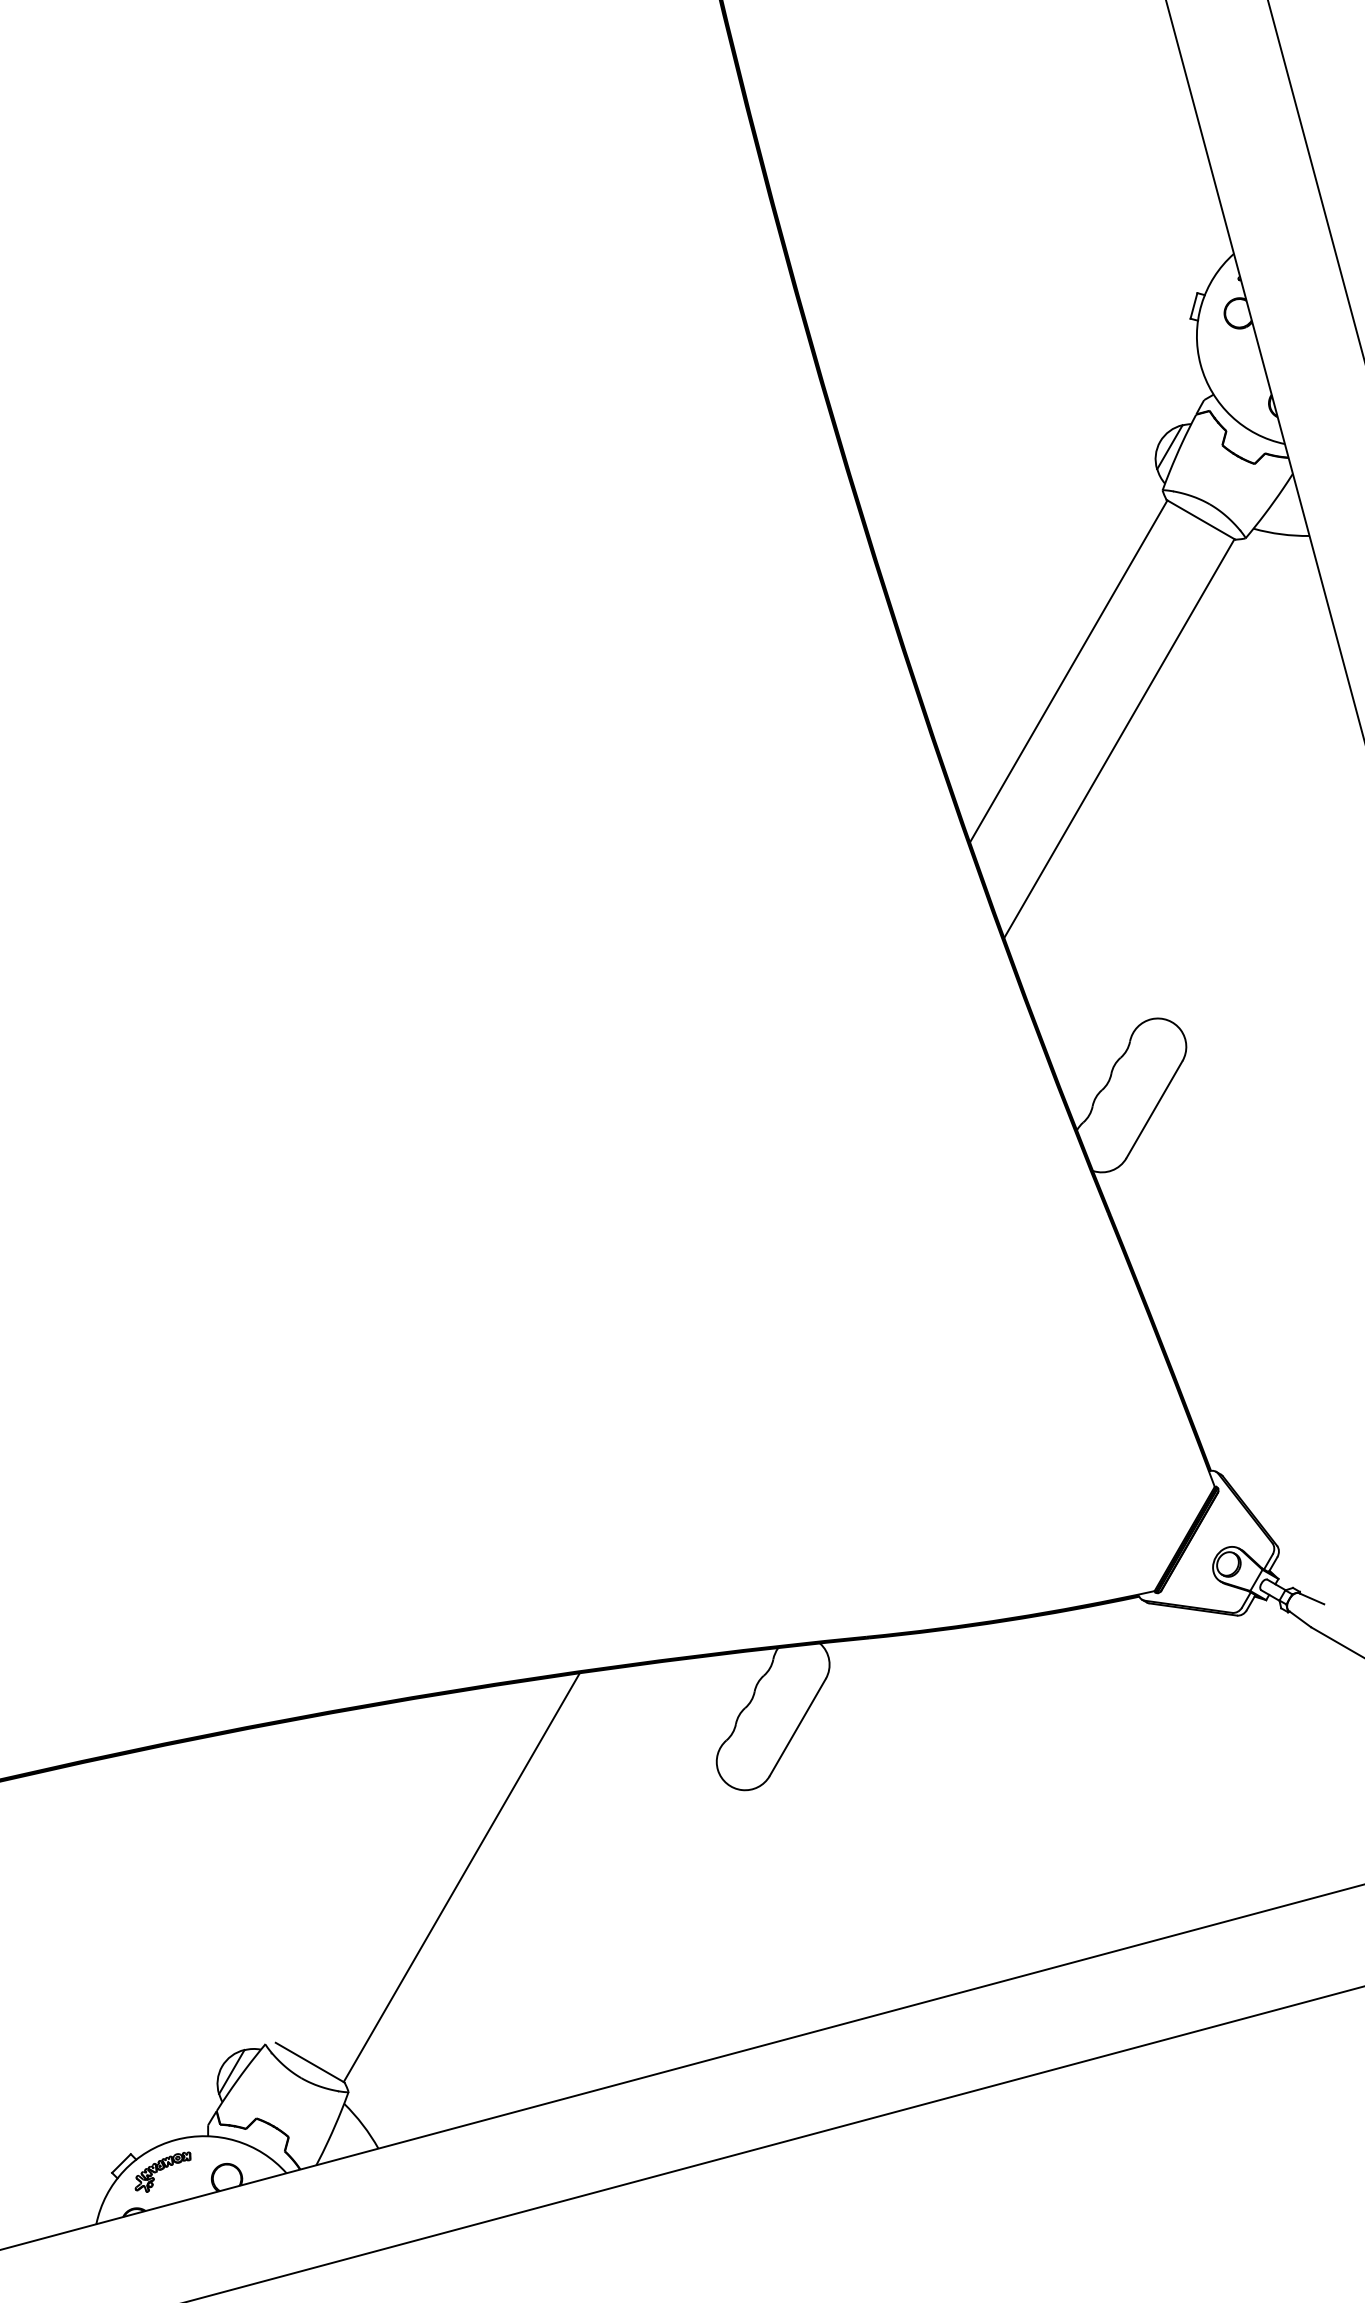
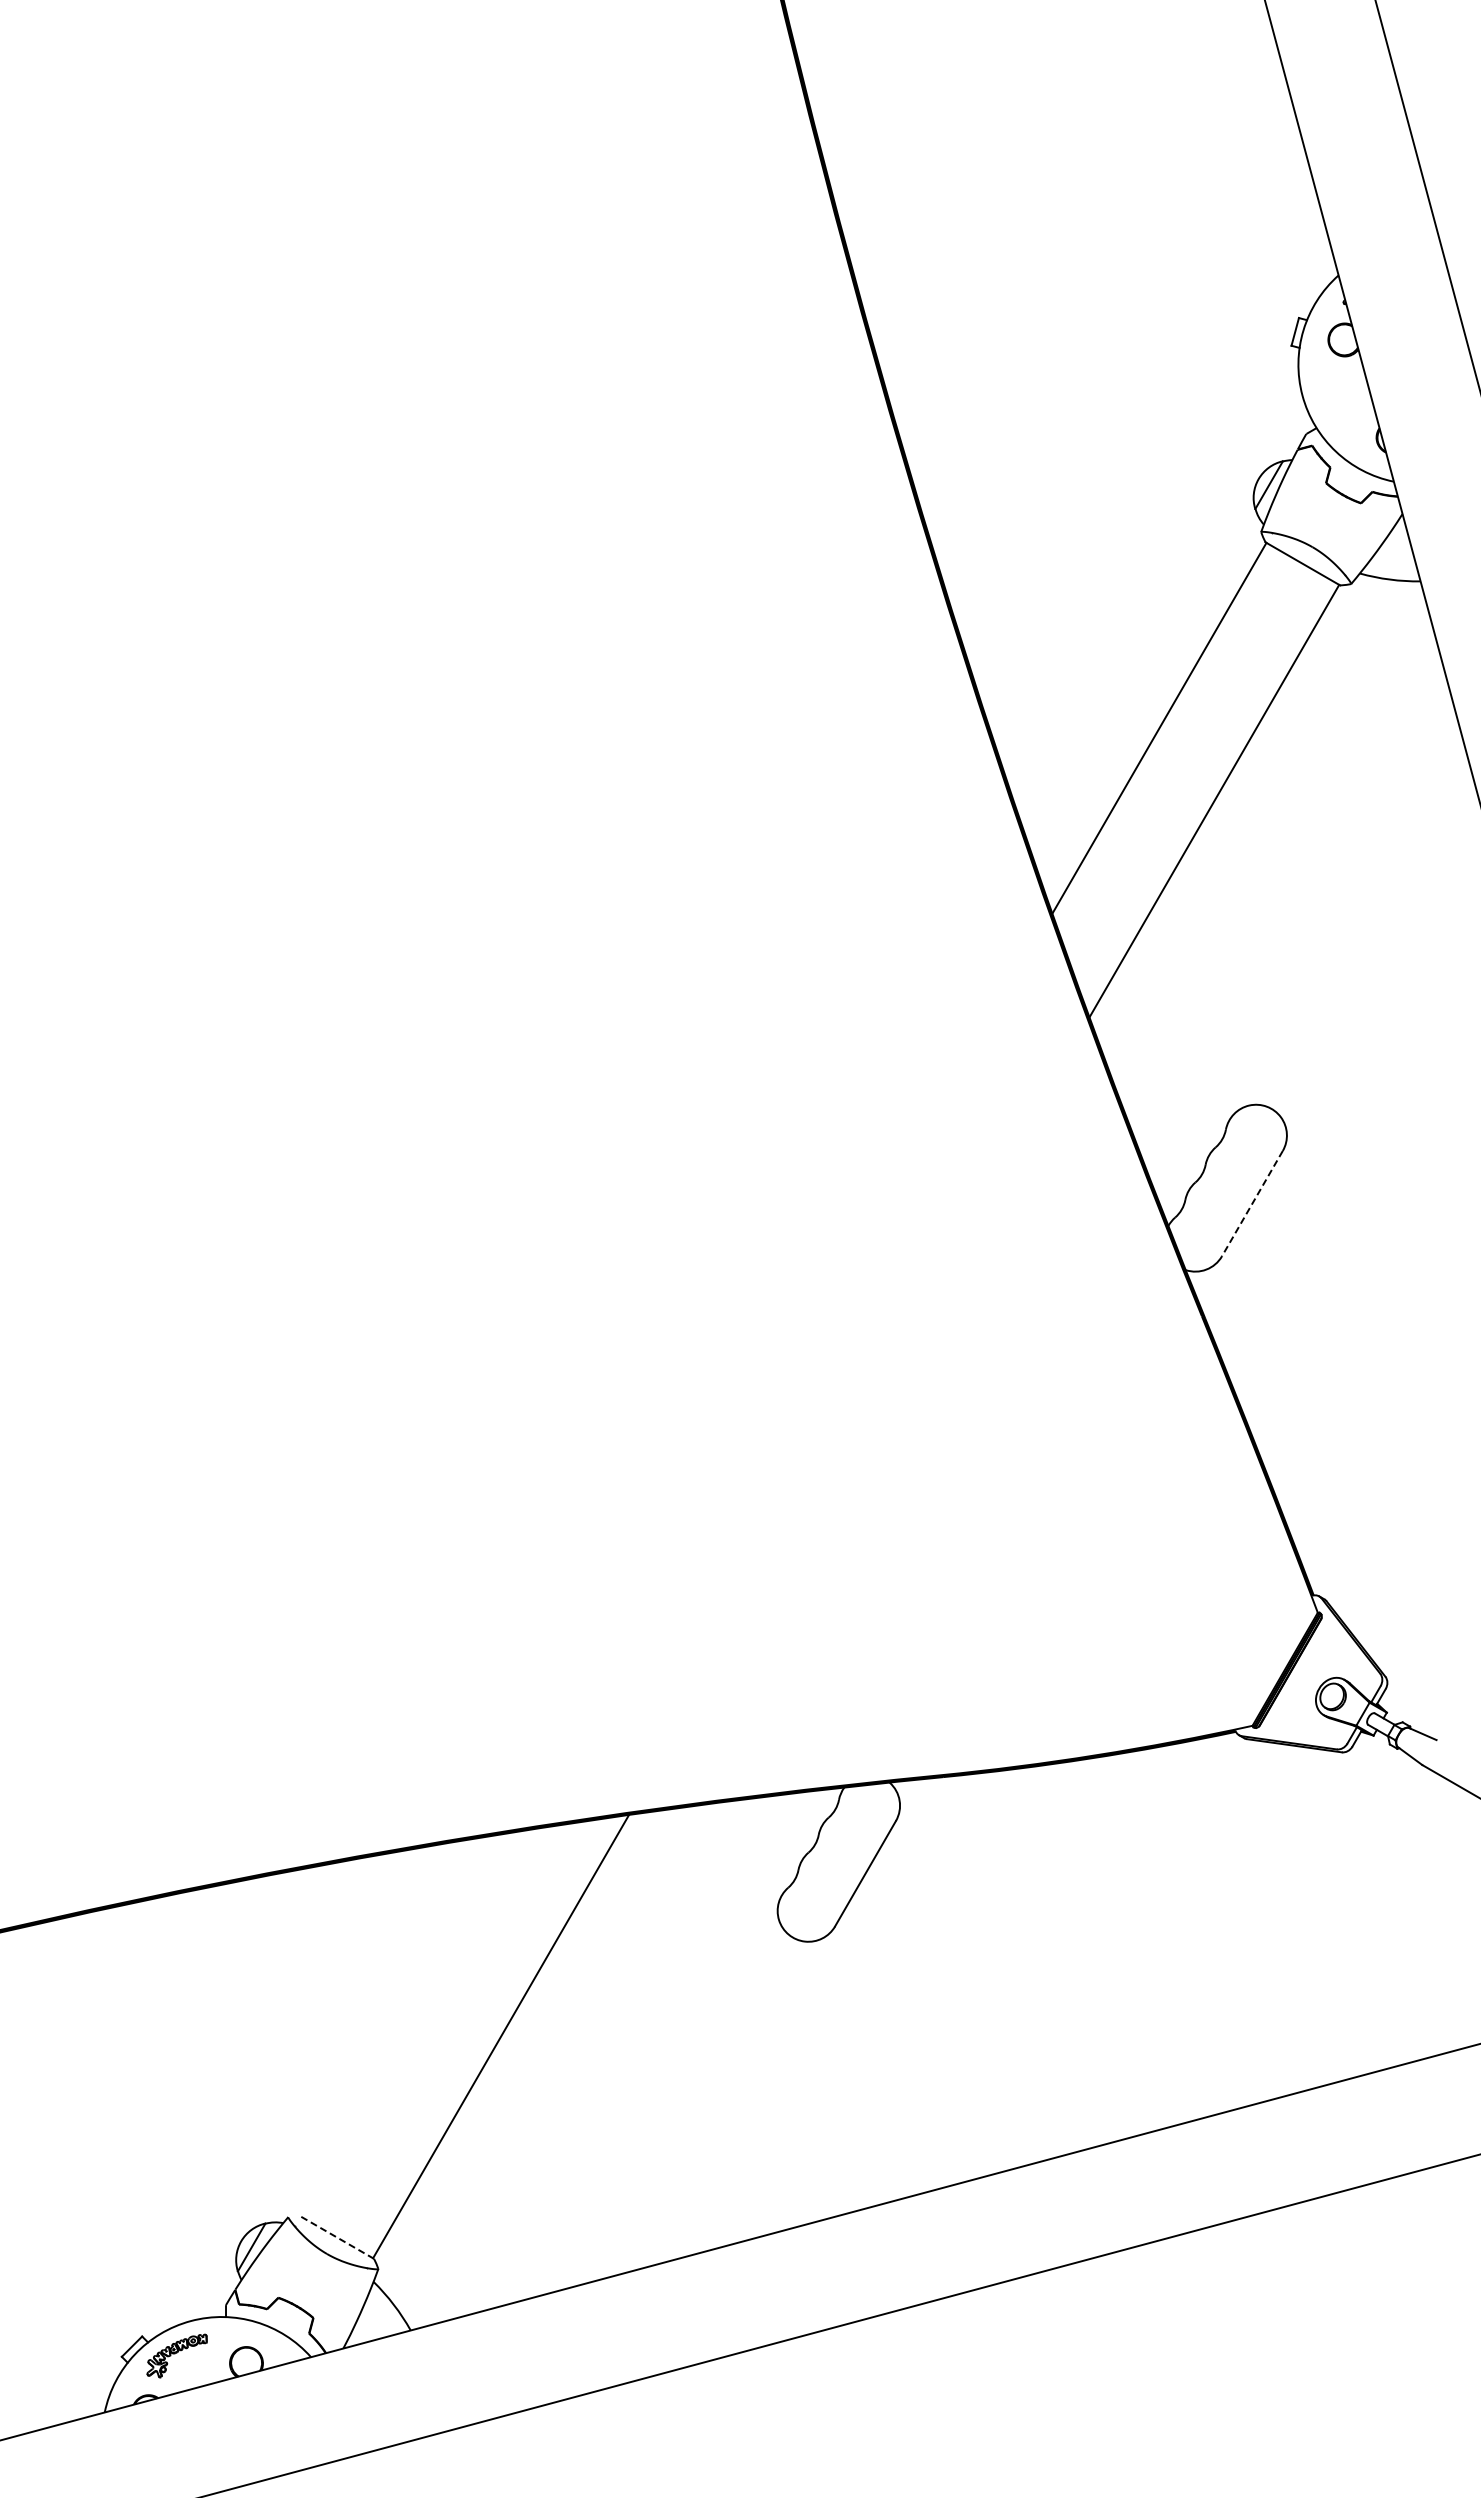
line: (1154, 1109) -> (1252, 1203), solid -> dashed
line: (310, 2062) -> (336, 2237), solid -> dashed

